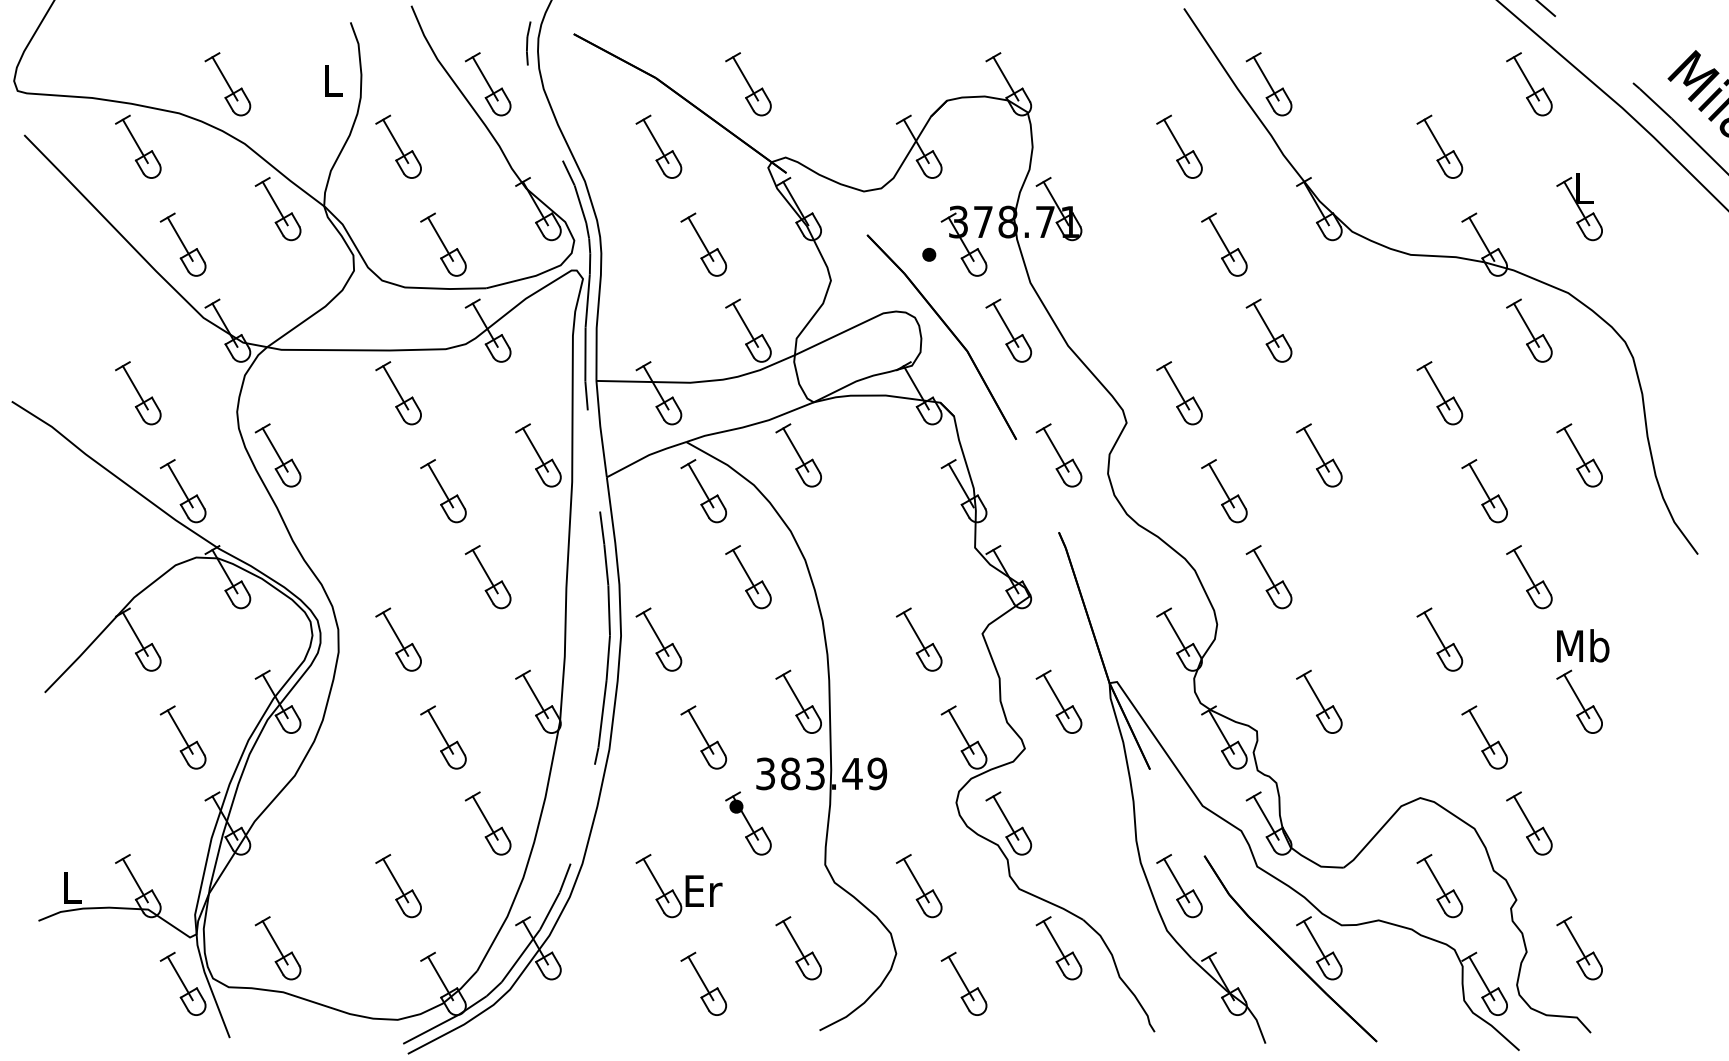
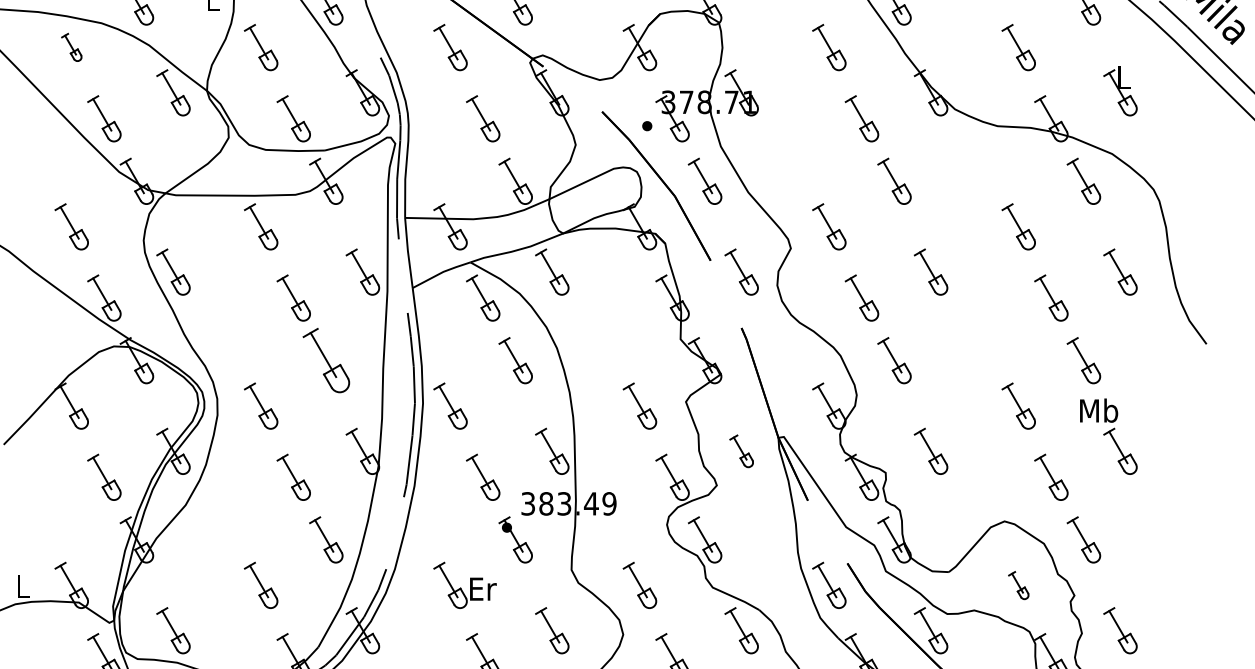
part: (138, 146) -> (71, 47), size x0.6
part: (487, 577) -> (325, 360), size x1.4
text: (1583, 645) -> (1099, 410), moved
part: (1058, 701) -> (741, 451), size x0.7
part: (1439, 886) -> (1018, 585), size x0.6

